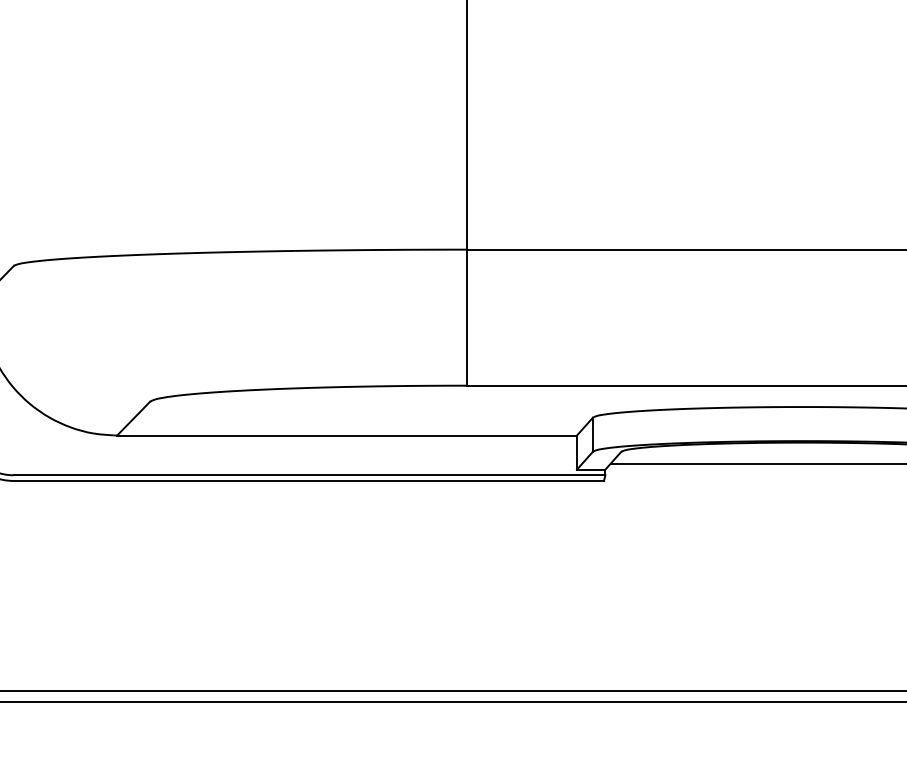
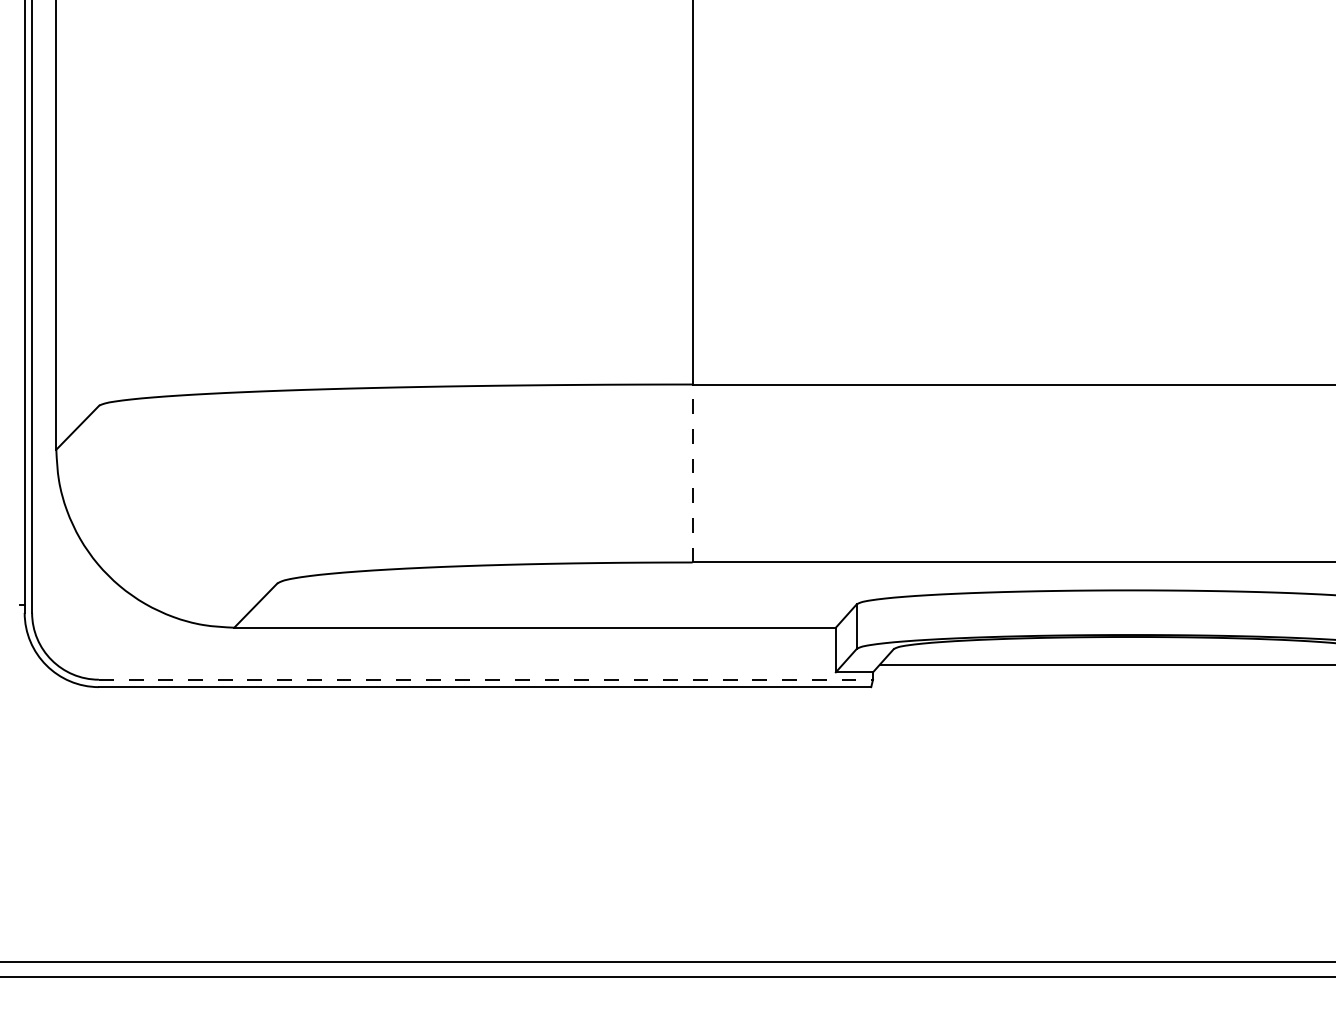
line: (467, 317) -> (692, 473), solid -> dashed
line: (309, 475) -> (486, 679), solid -> dashed

